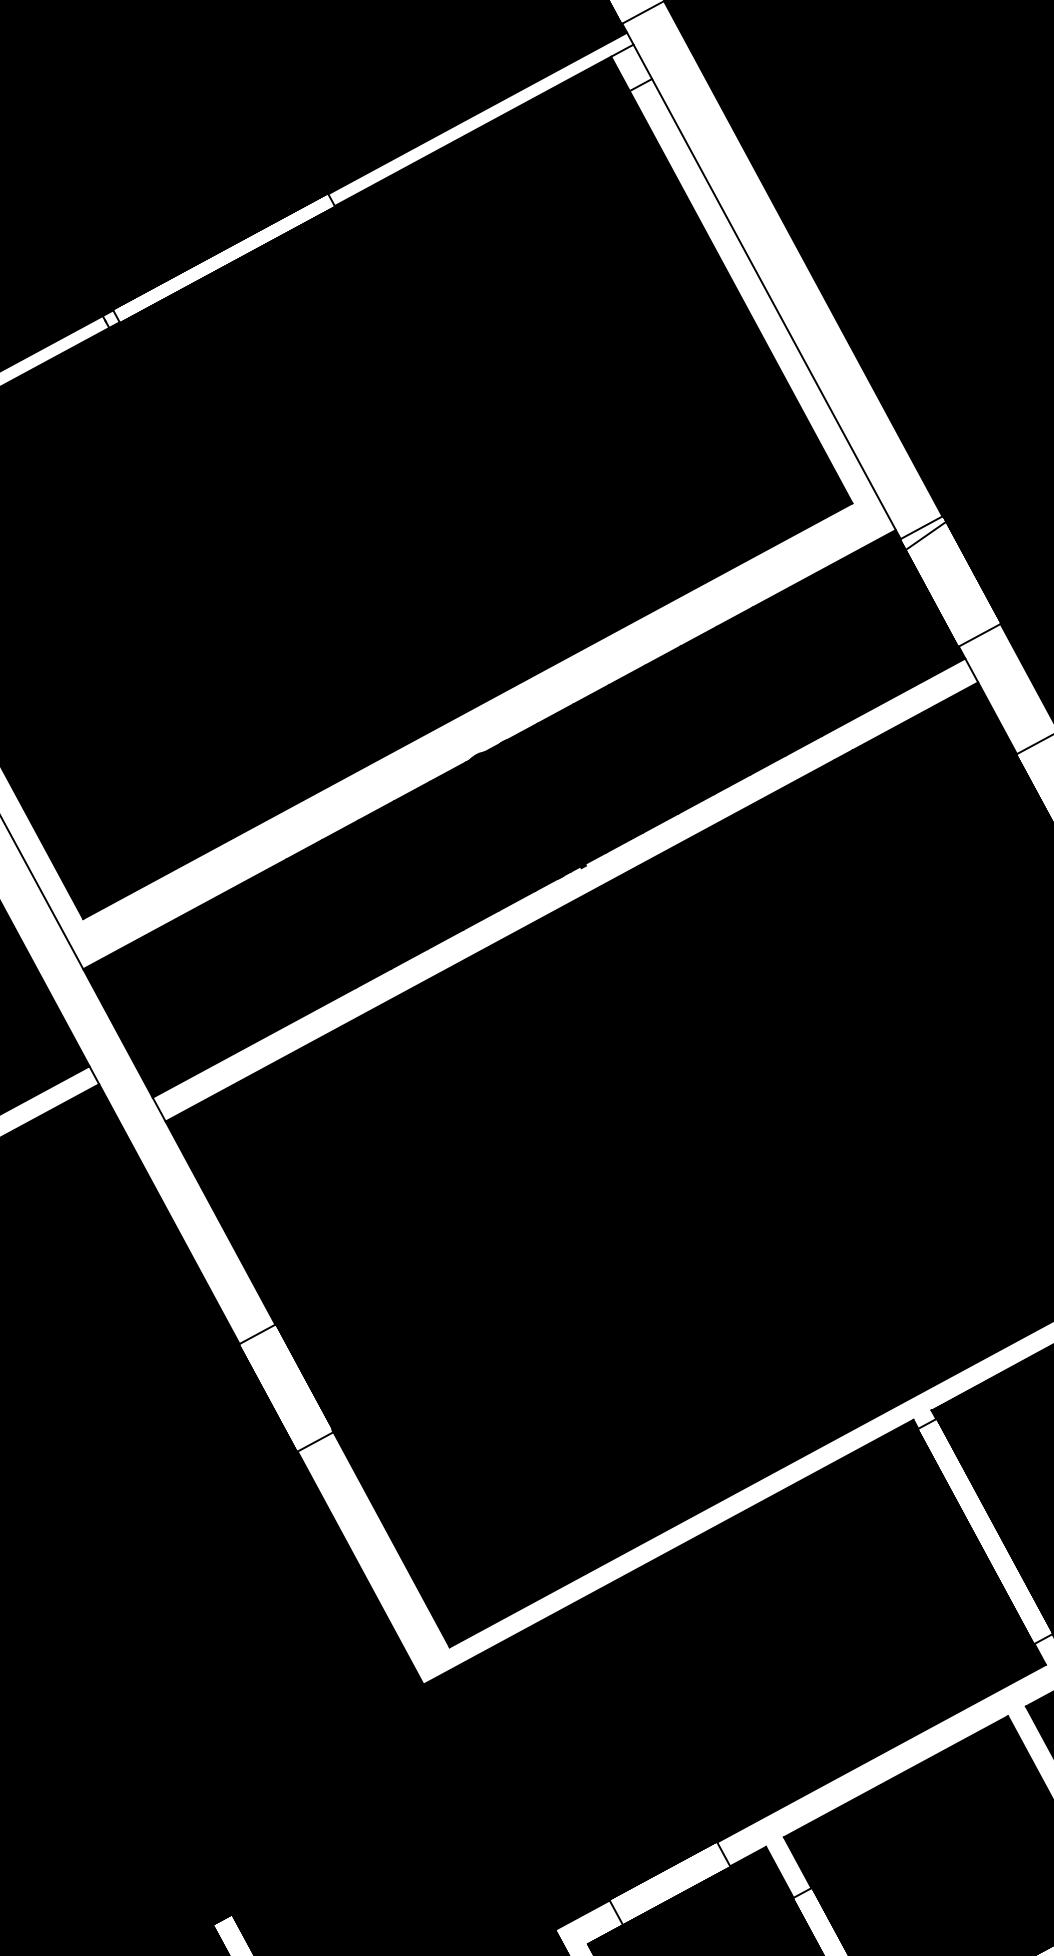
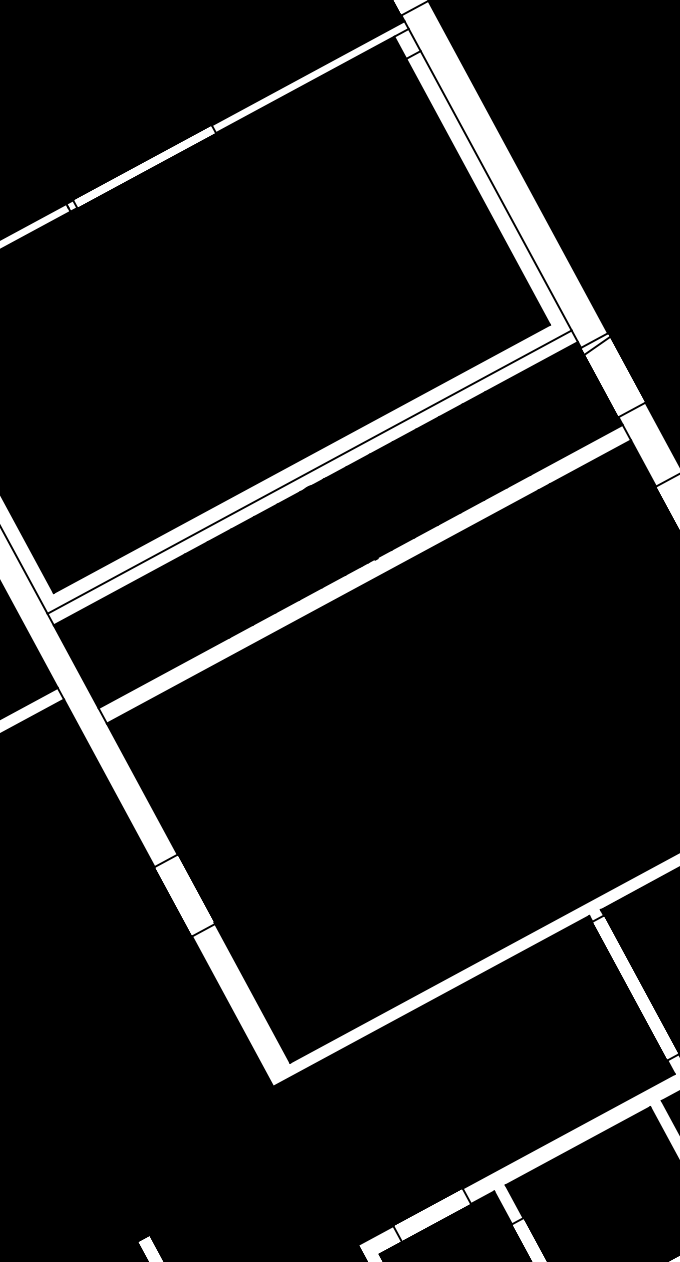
line: (479, 730) -> (309, 471), added

